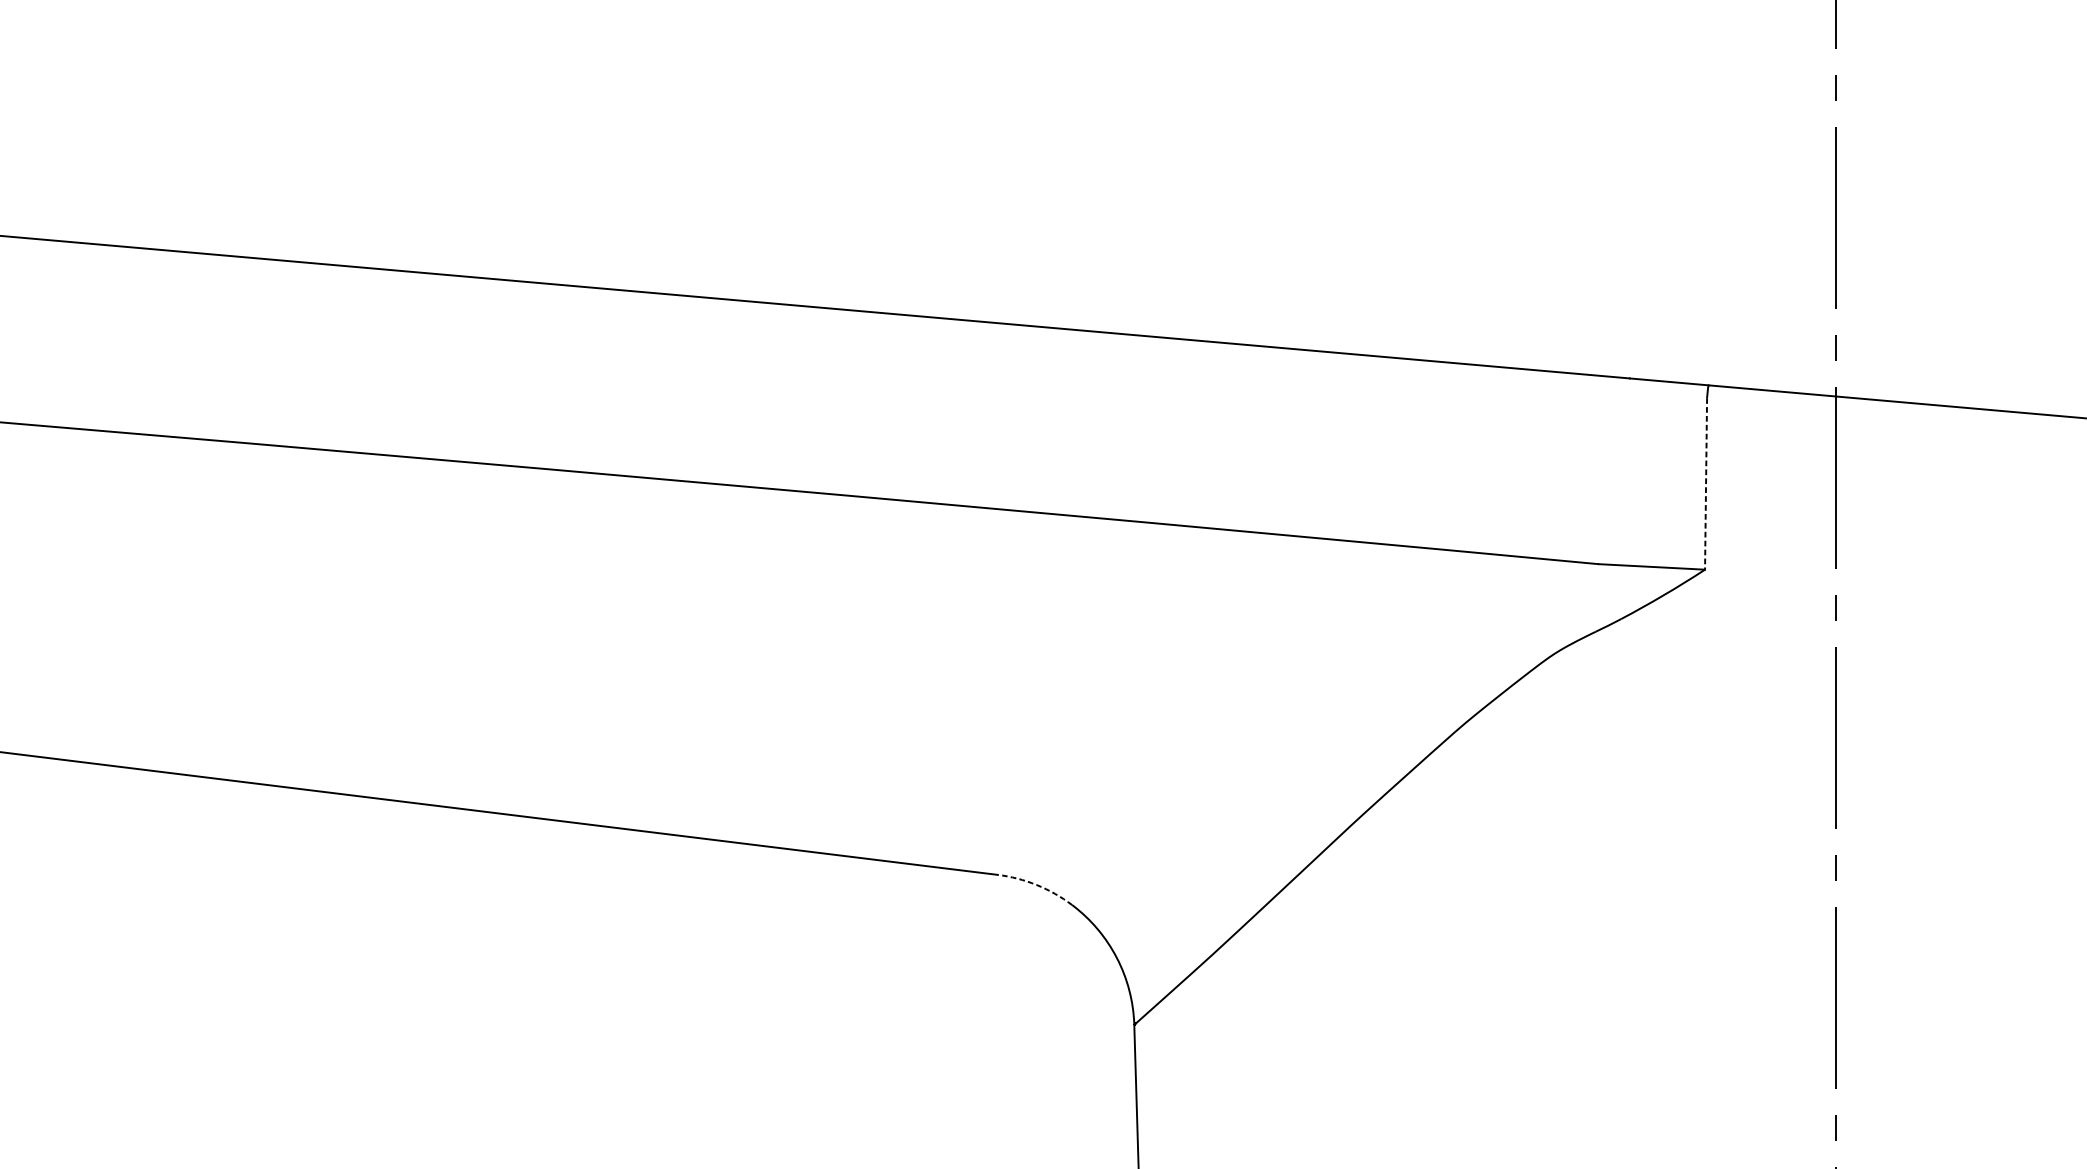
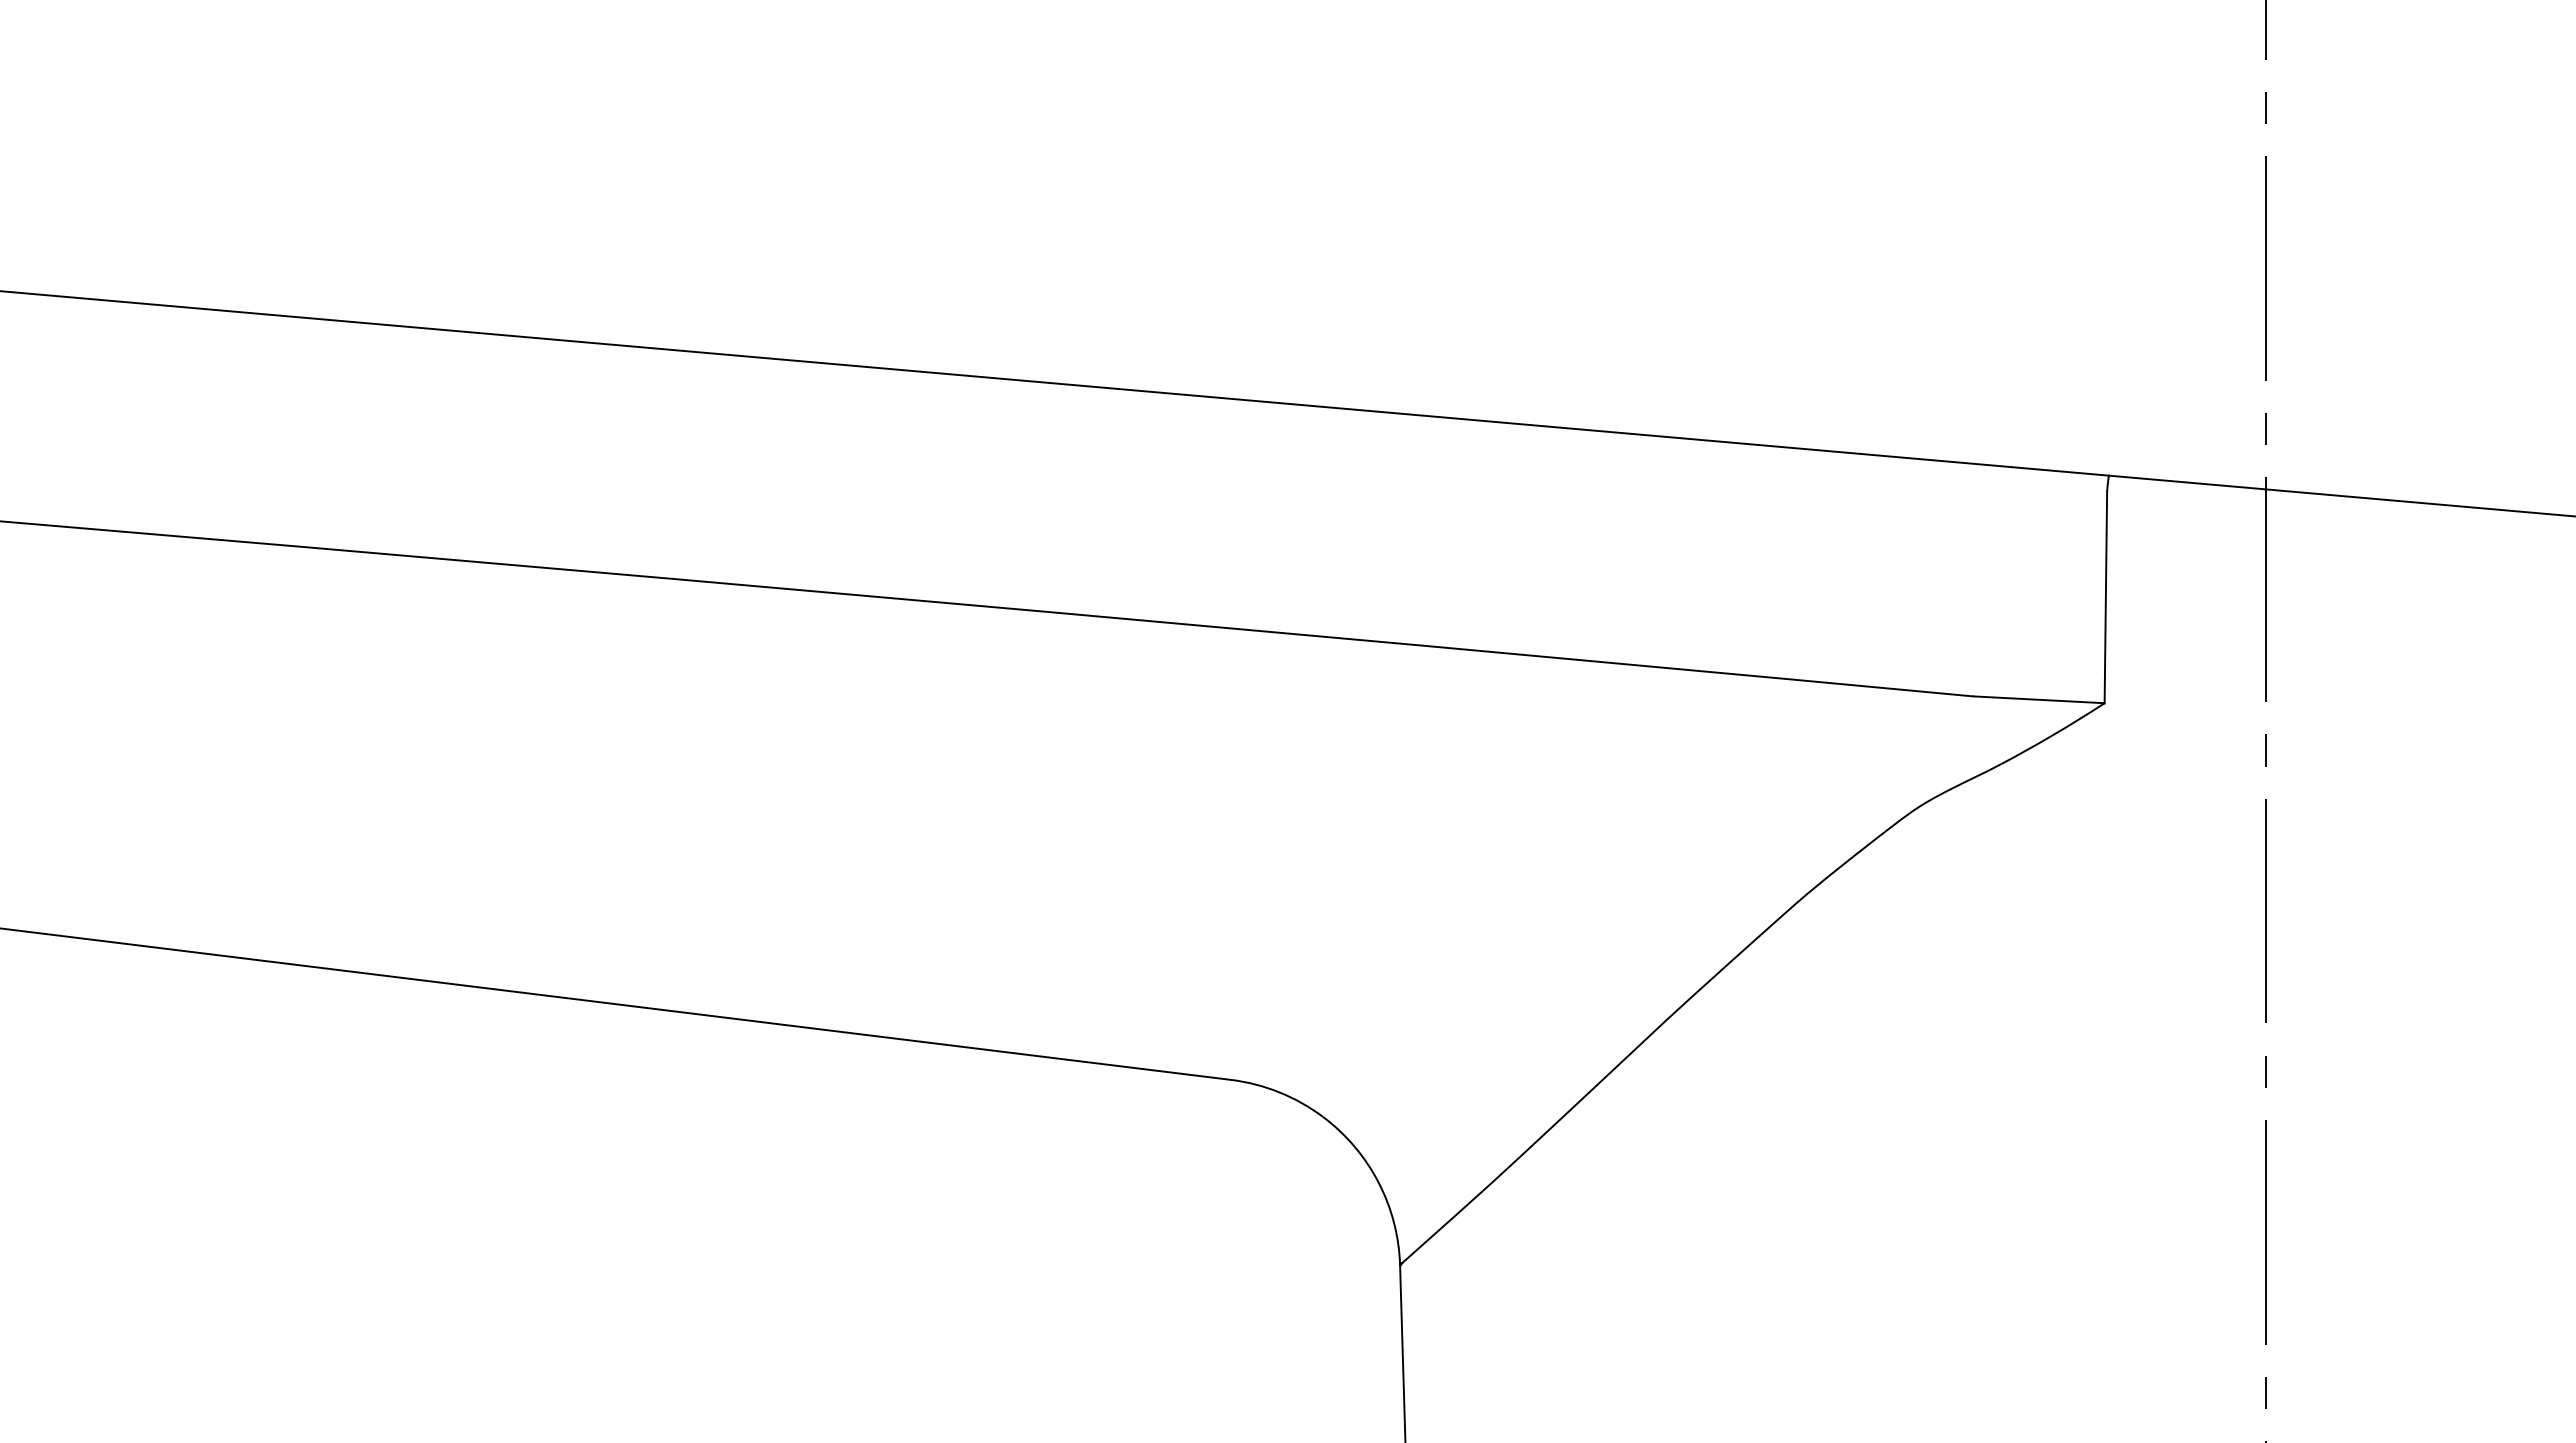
line: (1705, 484) -> (2105, 597), dashed -> solid
arc: (1036, 885) -> (1279, 1092), dashed -> solid

